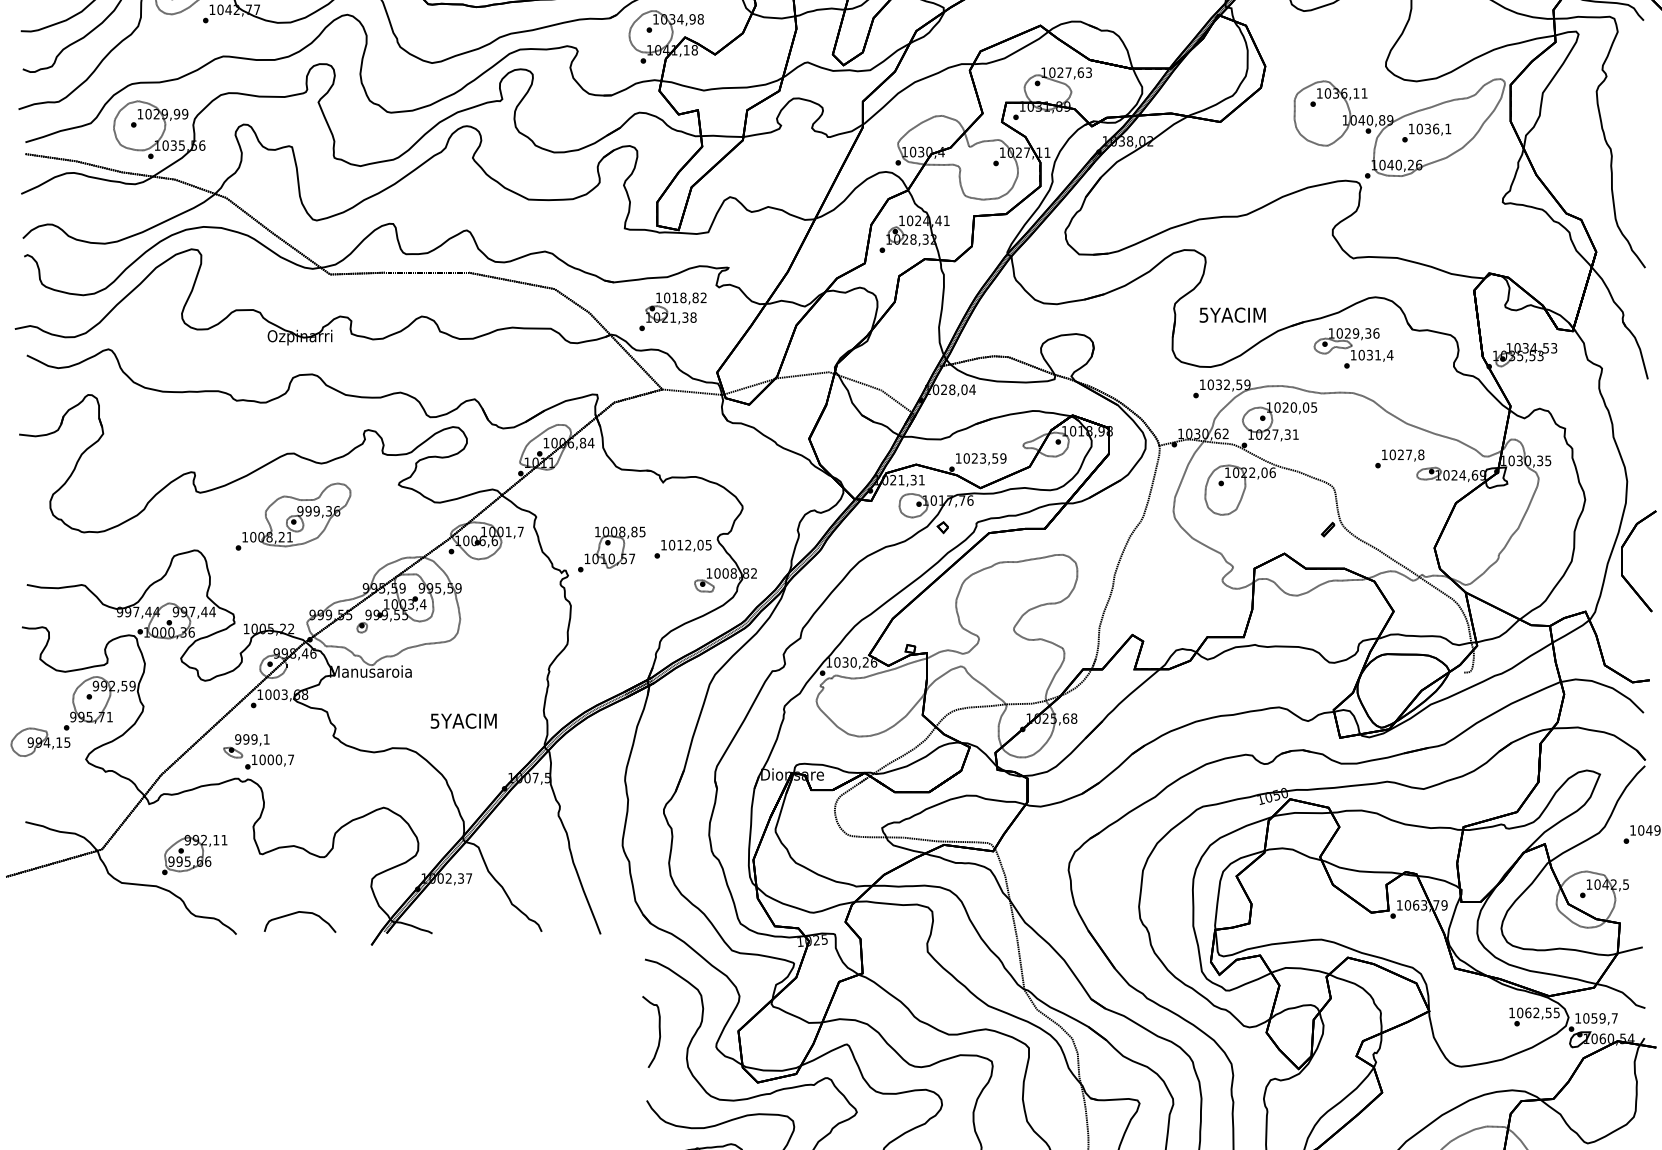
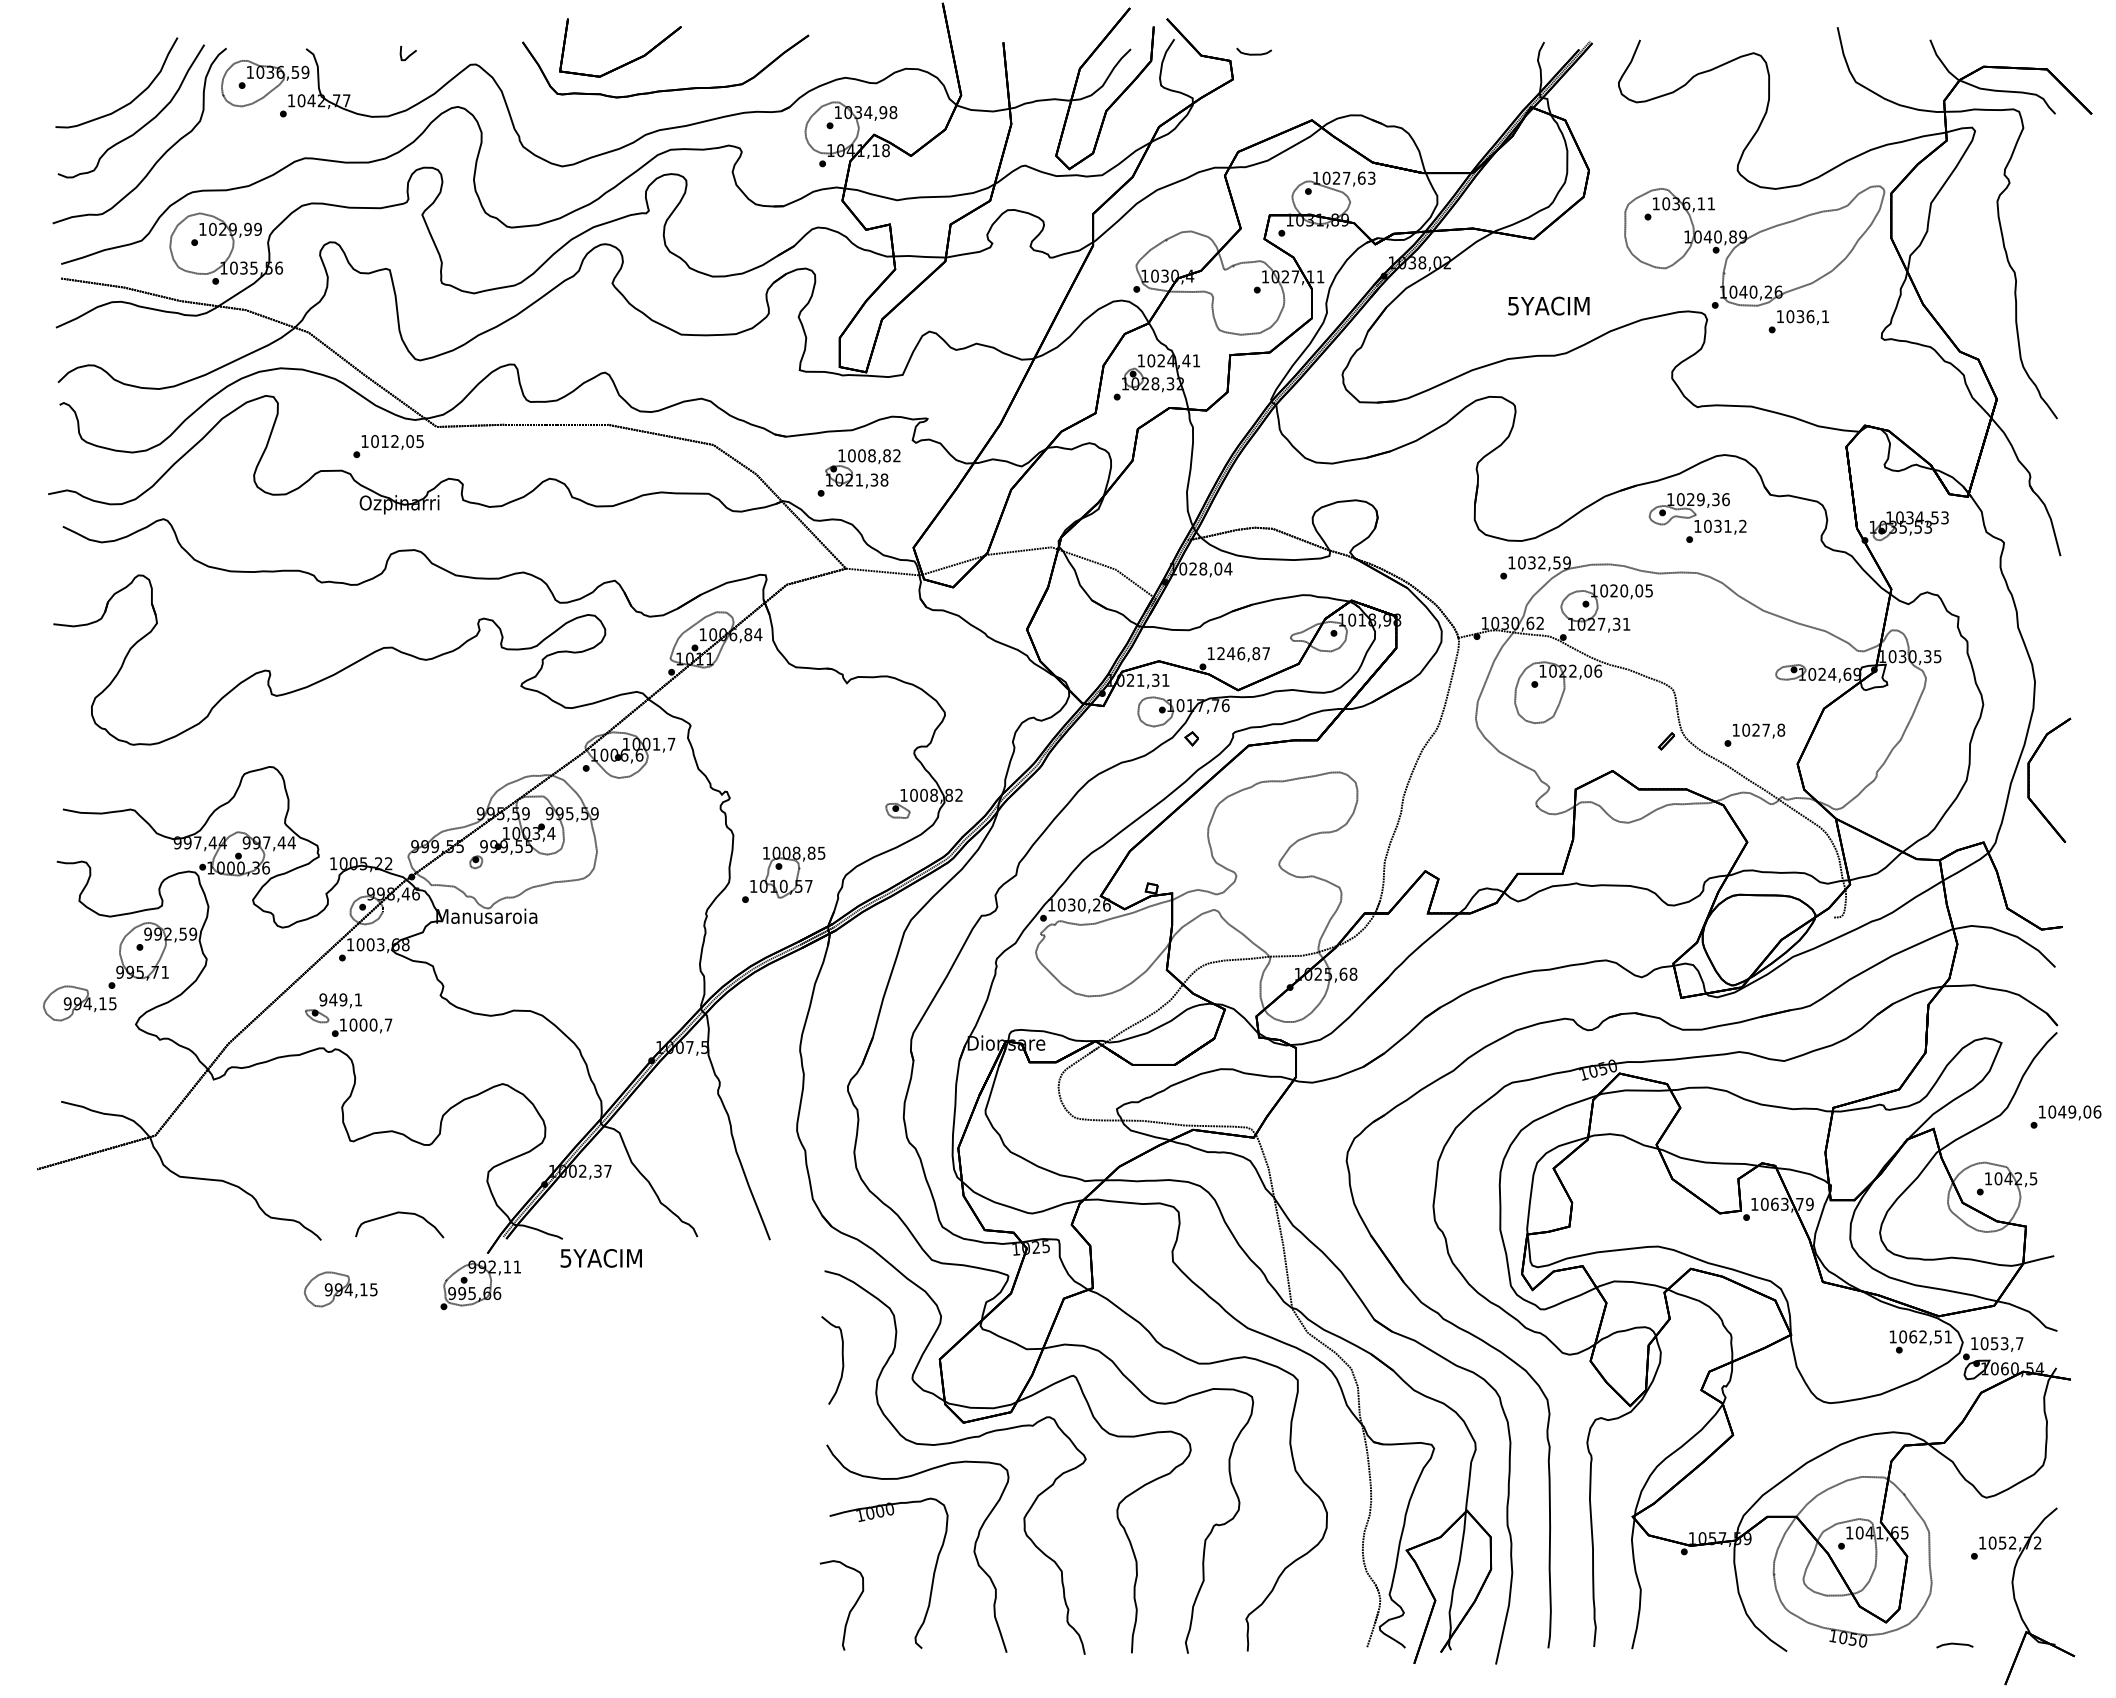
text: (1426, 132) -> (1798, 321), moved
text: (674, 297) -> (861, 455), 1018,82 -> 1008,82
text: (1232, 314) -> (1548, 305), moved
text: (1389, 354) -> (1742, 525), 1031,4 -> 1031,2
text: (984, 458) -> (1243, 653), 1023,59 -> 1246,87
text: (1399, 458) -> (1754, 734), moved
part: (293, 516) -> (391, 725), removed
part: (611, 549) -> (783, 874), moved
text: (683, 549) -> (388, 446), moved
text: (463, 721) -> (600, 1258), moved
text: (246, 739) -> (333, 999), 999,1 -> 949,1
part: (194, 855) -> (480, 1285), moved
part: (252, 974) -> (340, 1289), added
text: (1556, 1012) -> (1947, 1336), 1062,55 -> 1062,51
text: (1602, 1018) -> (2004, 1343), 1059,7 -> 1053,7

